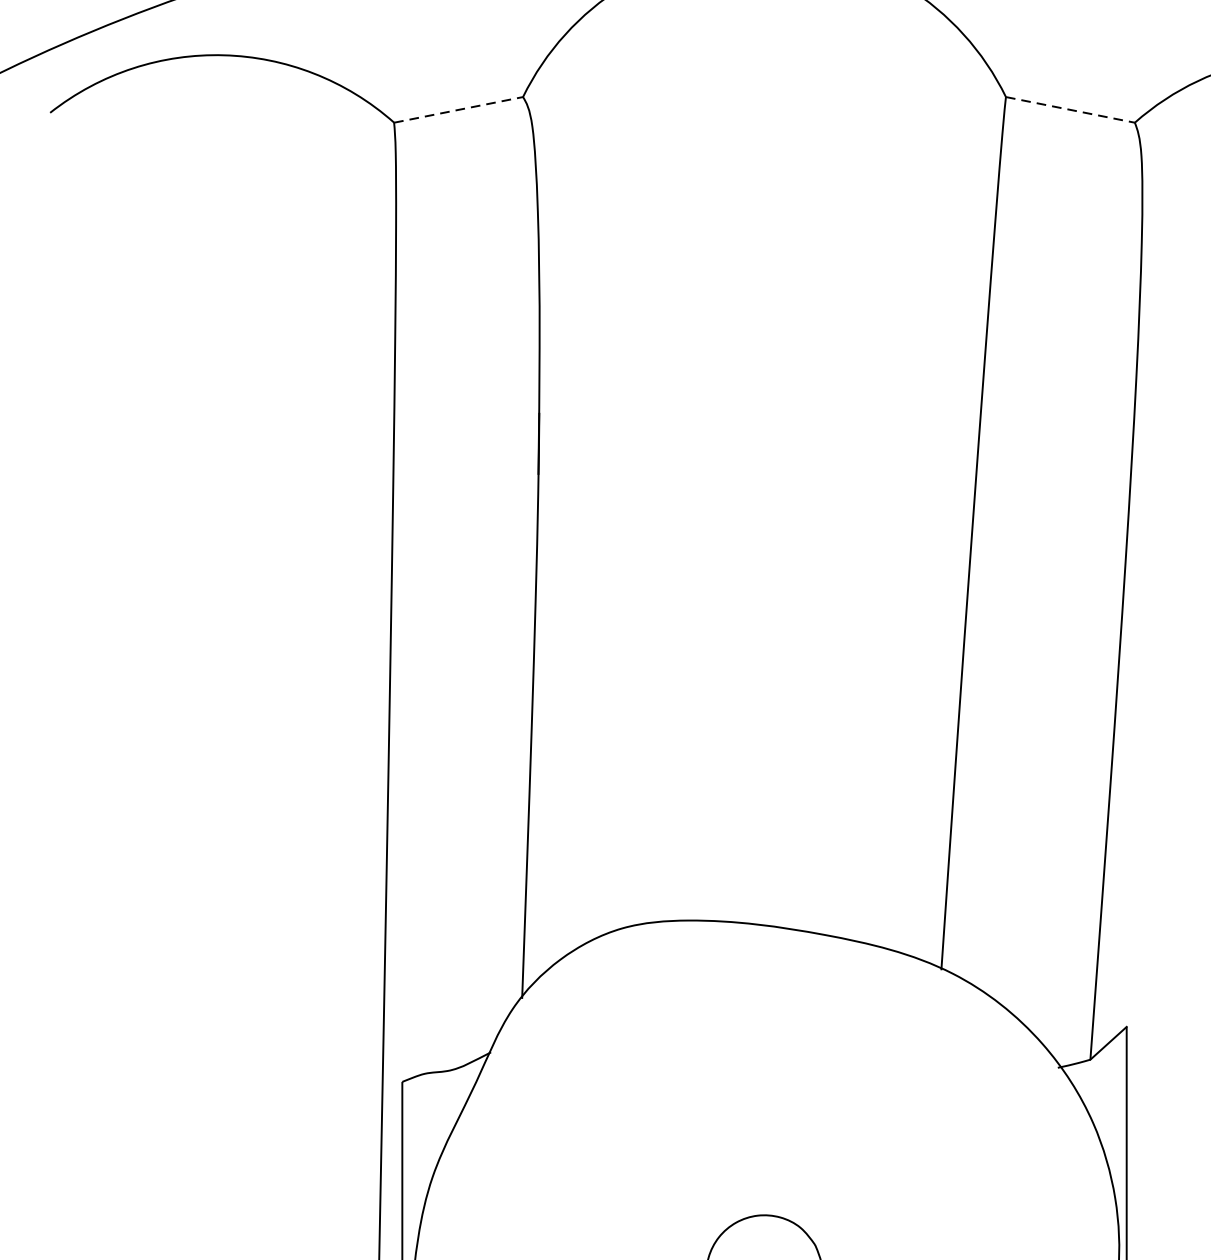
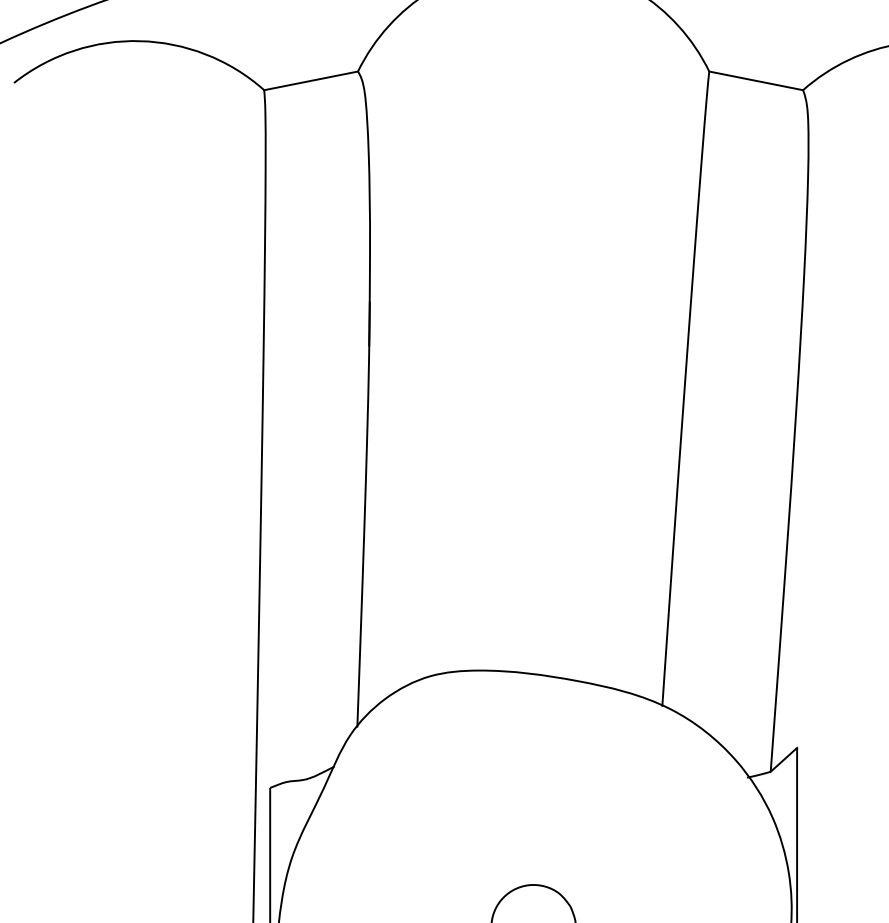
line: (459, 109) -> (311, 80), dashed -> solid
line: (1070, 109) -> (756, 80), dashed -> solid

